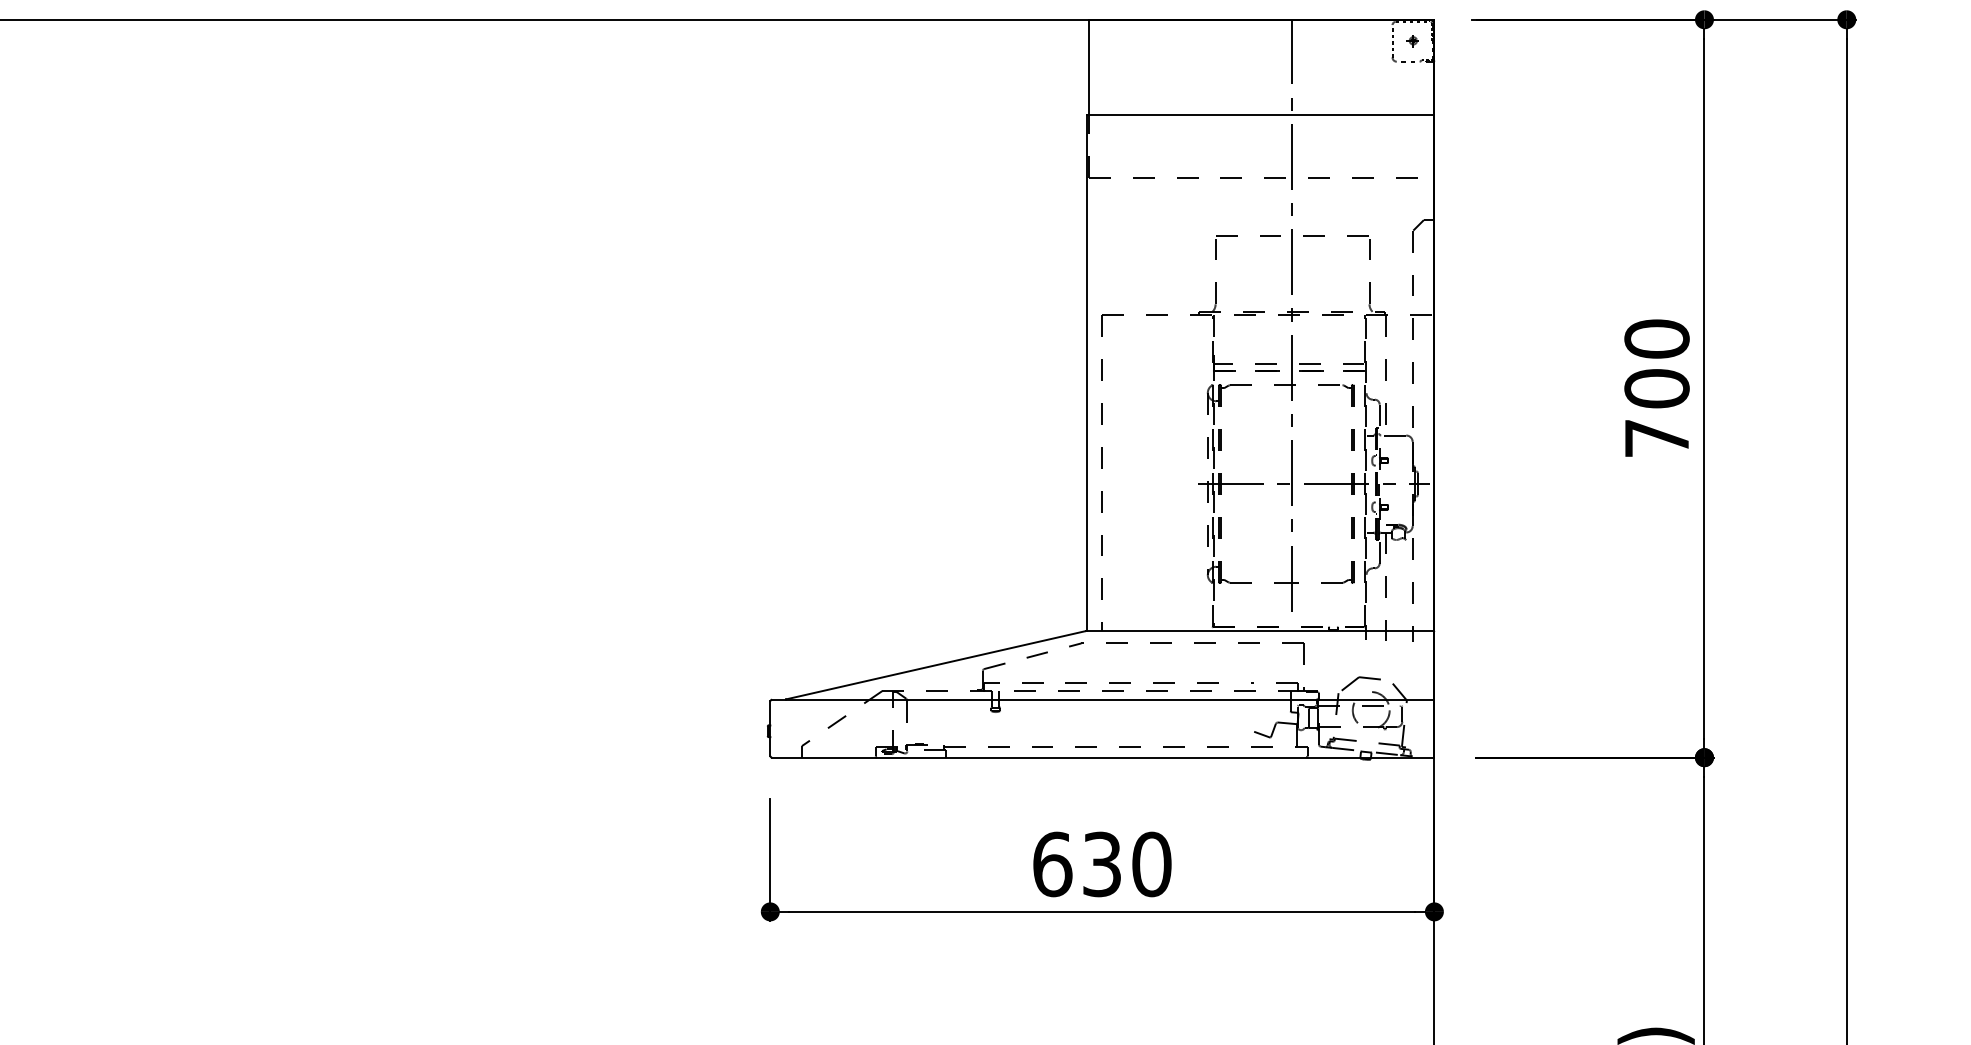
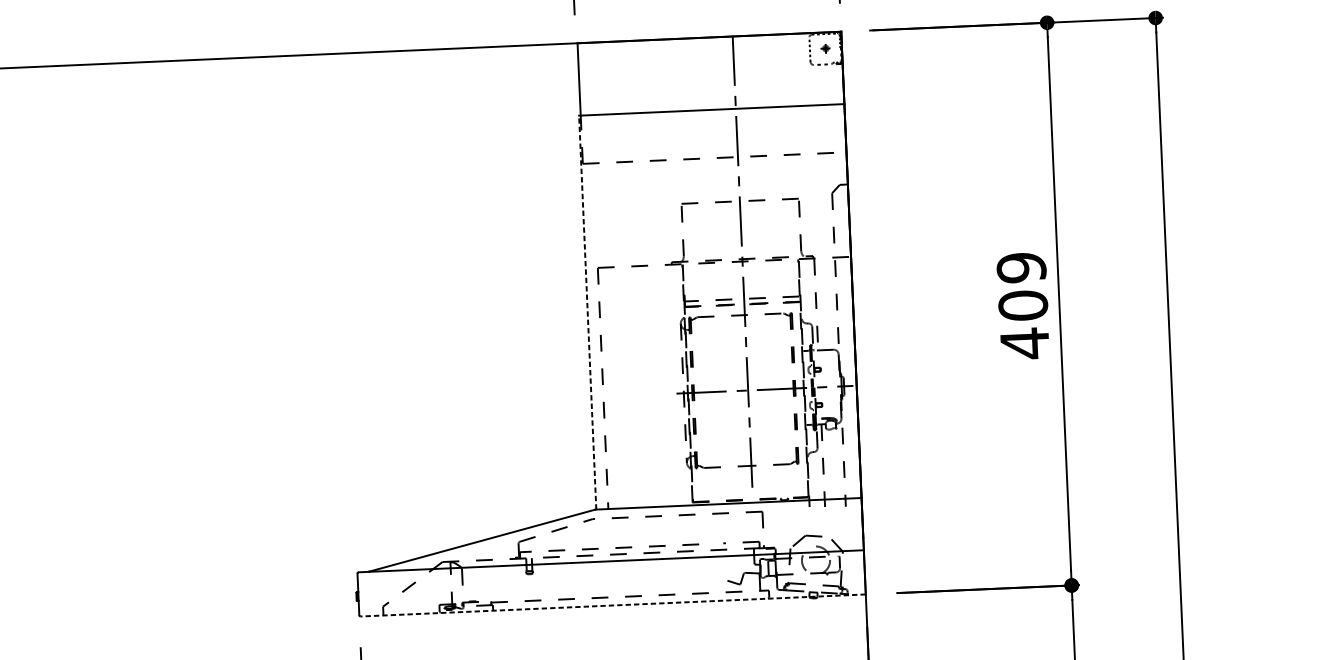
line: (1086, 372) -> (587, 312), solid -> dashed
text: (1656, 389) -> (1022, 306), 700 -> 409
line: (1102, 757) -> (612, 605), solid -> dashed

